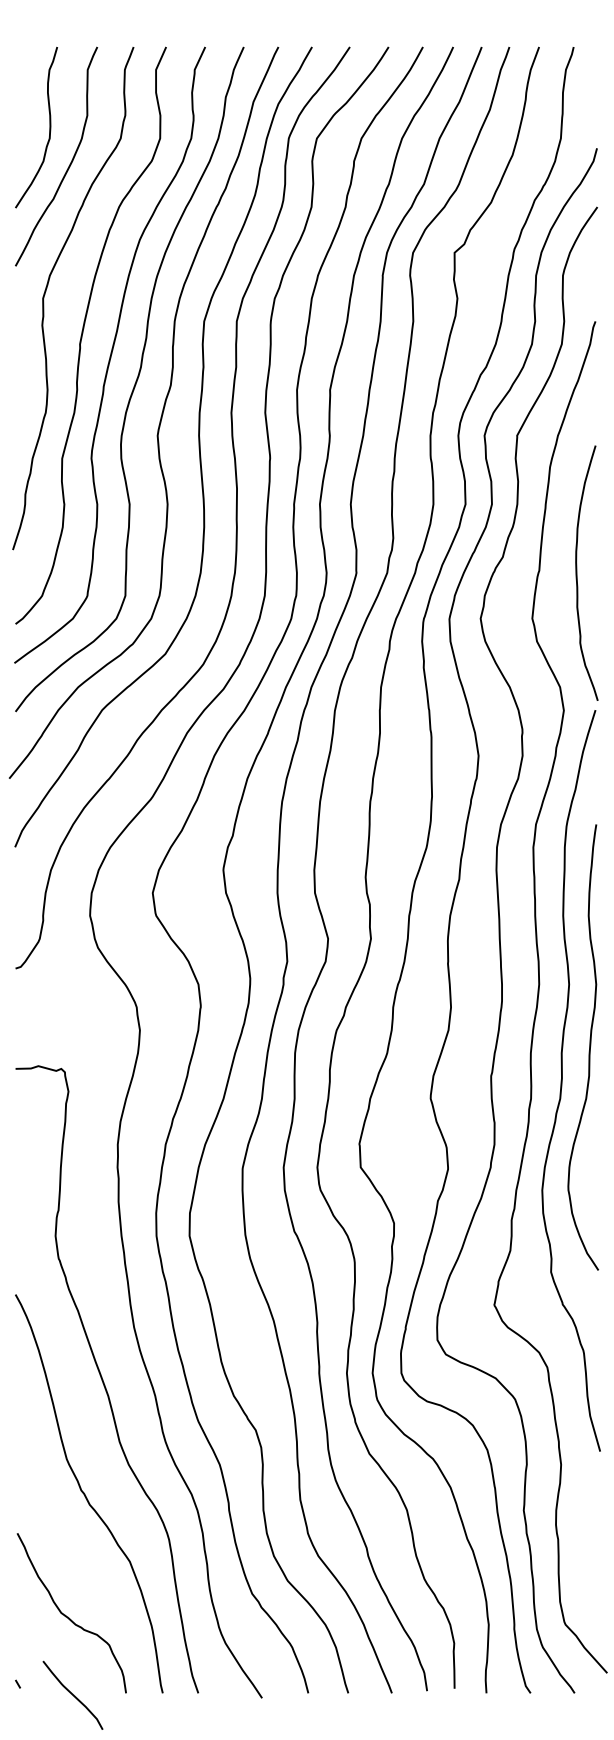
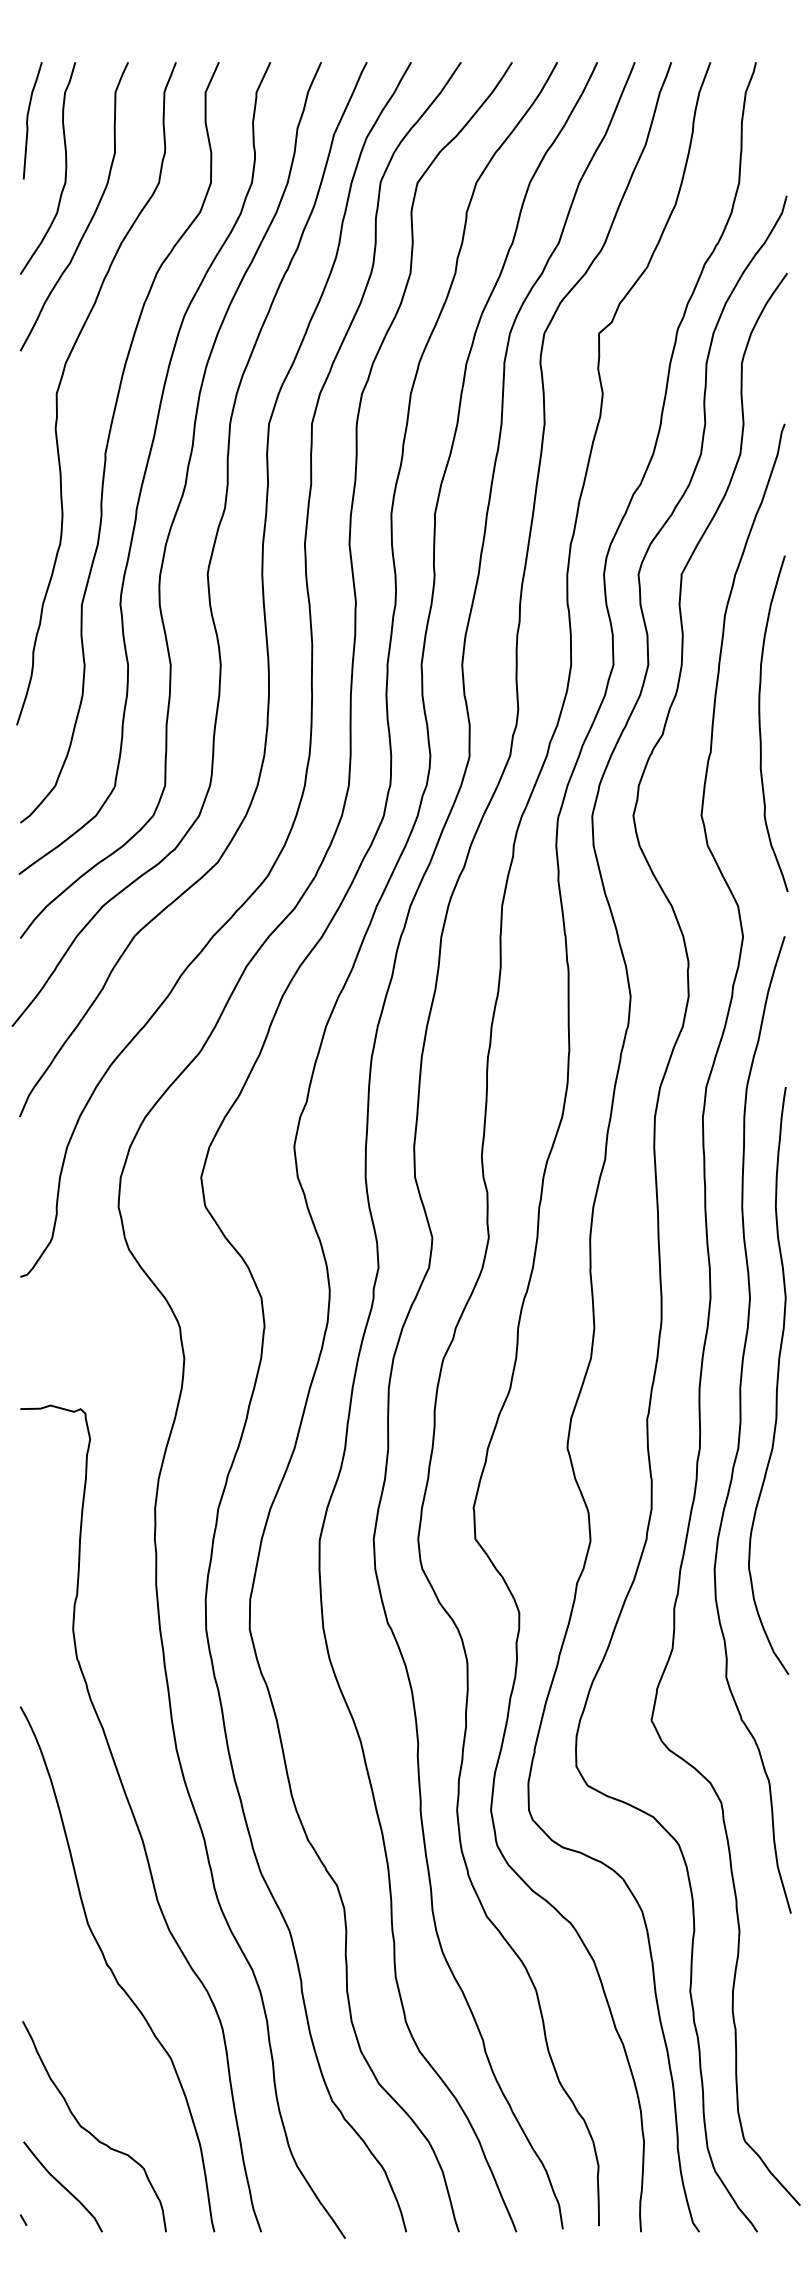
curve: (21, 91) -> (28, 120), added
curve: (577, 572) -> (760, 723), moved
curve: (72, 1695) -> (62, 2186), moved

